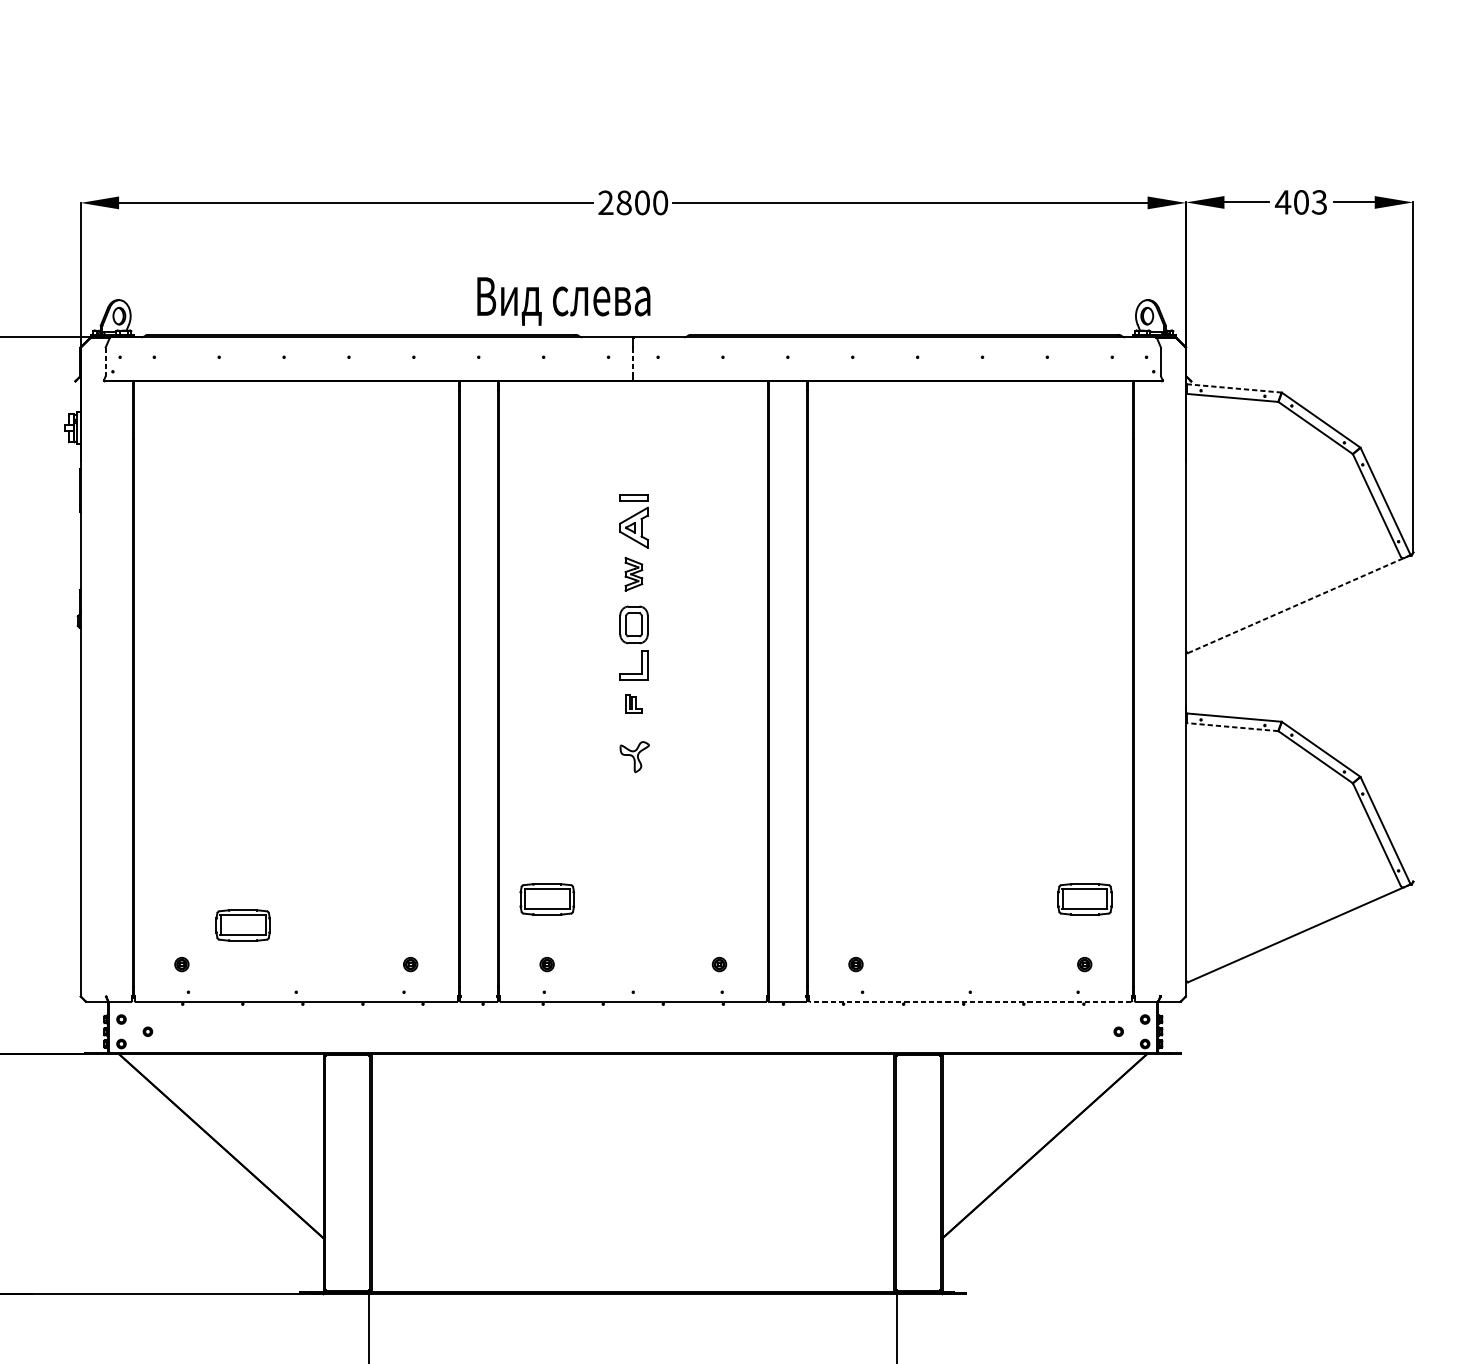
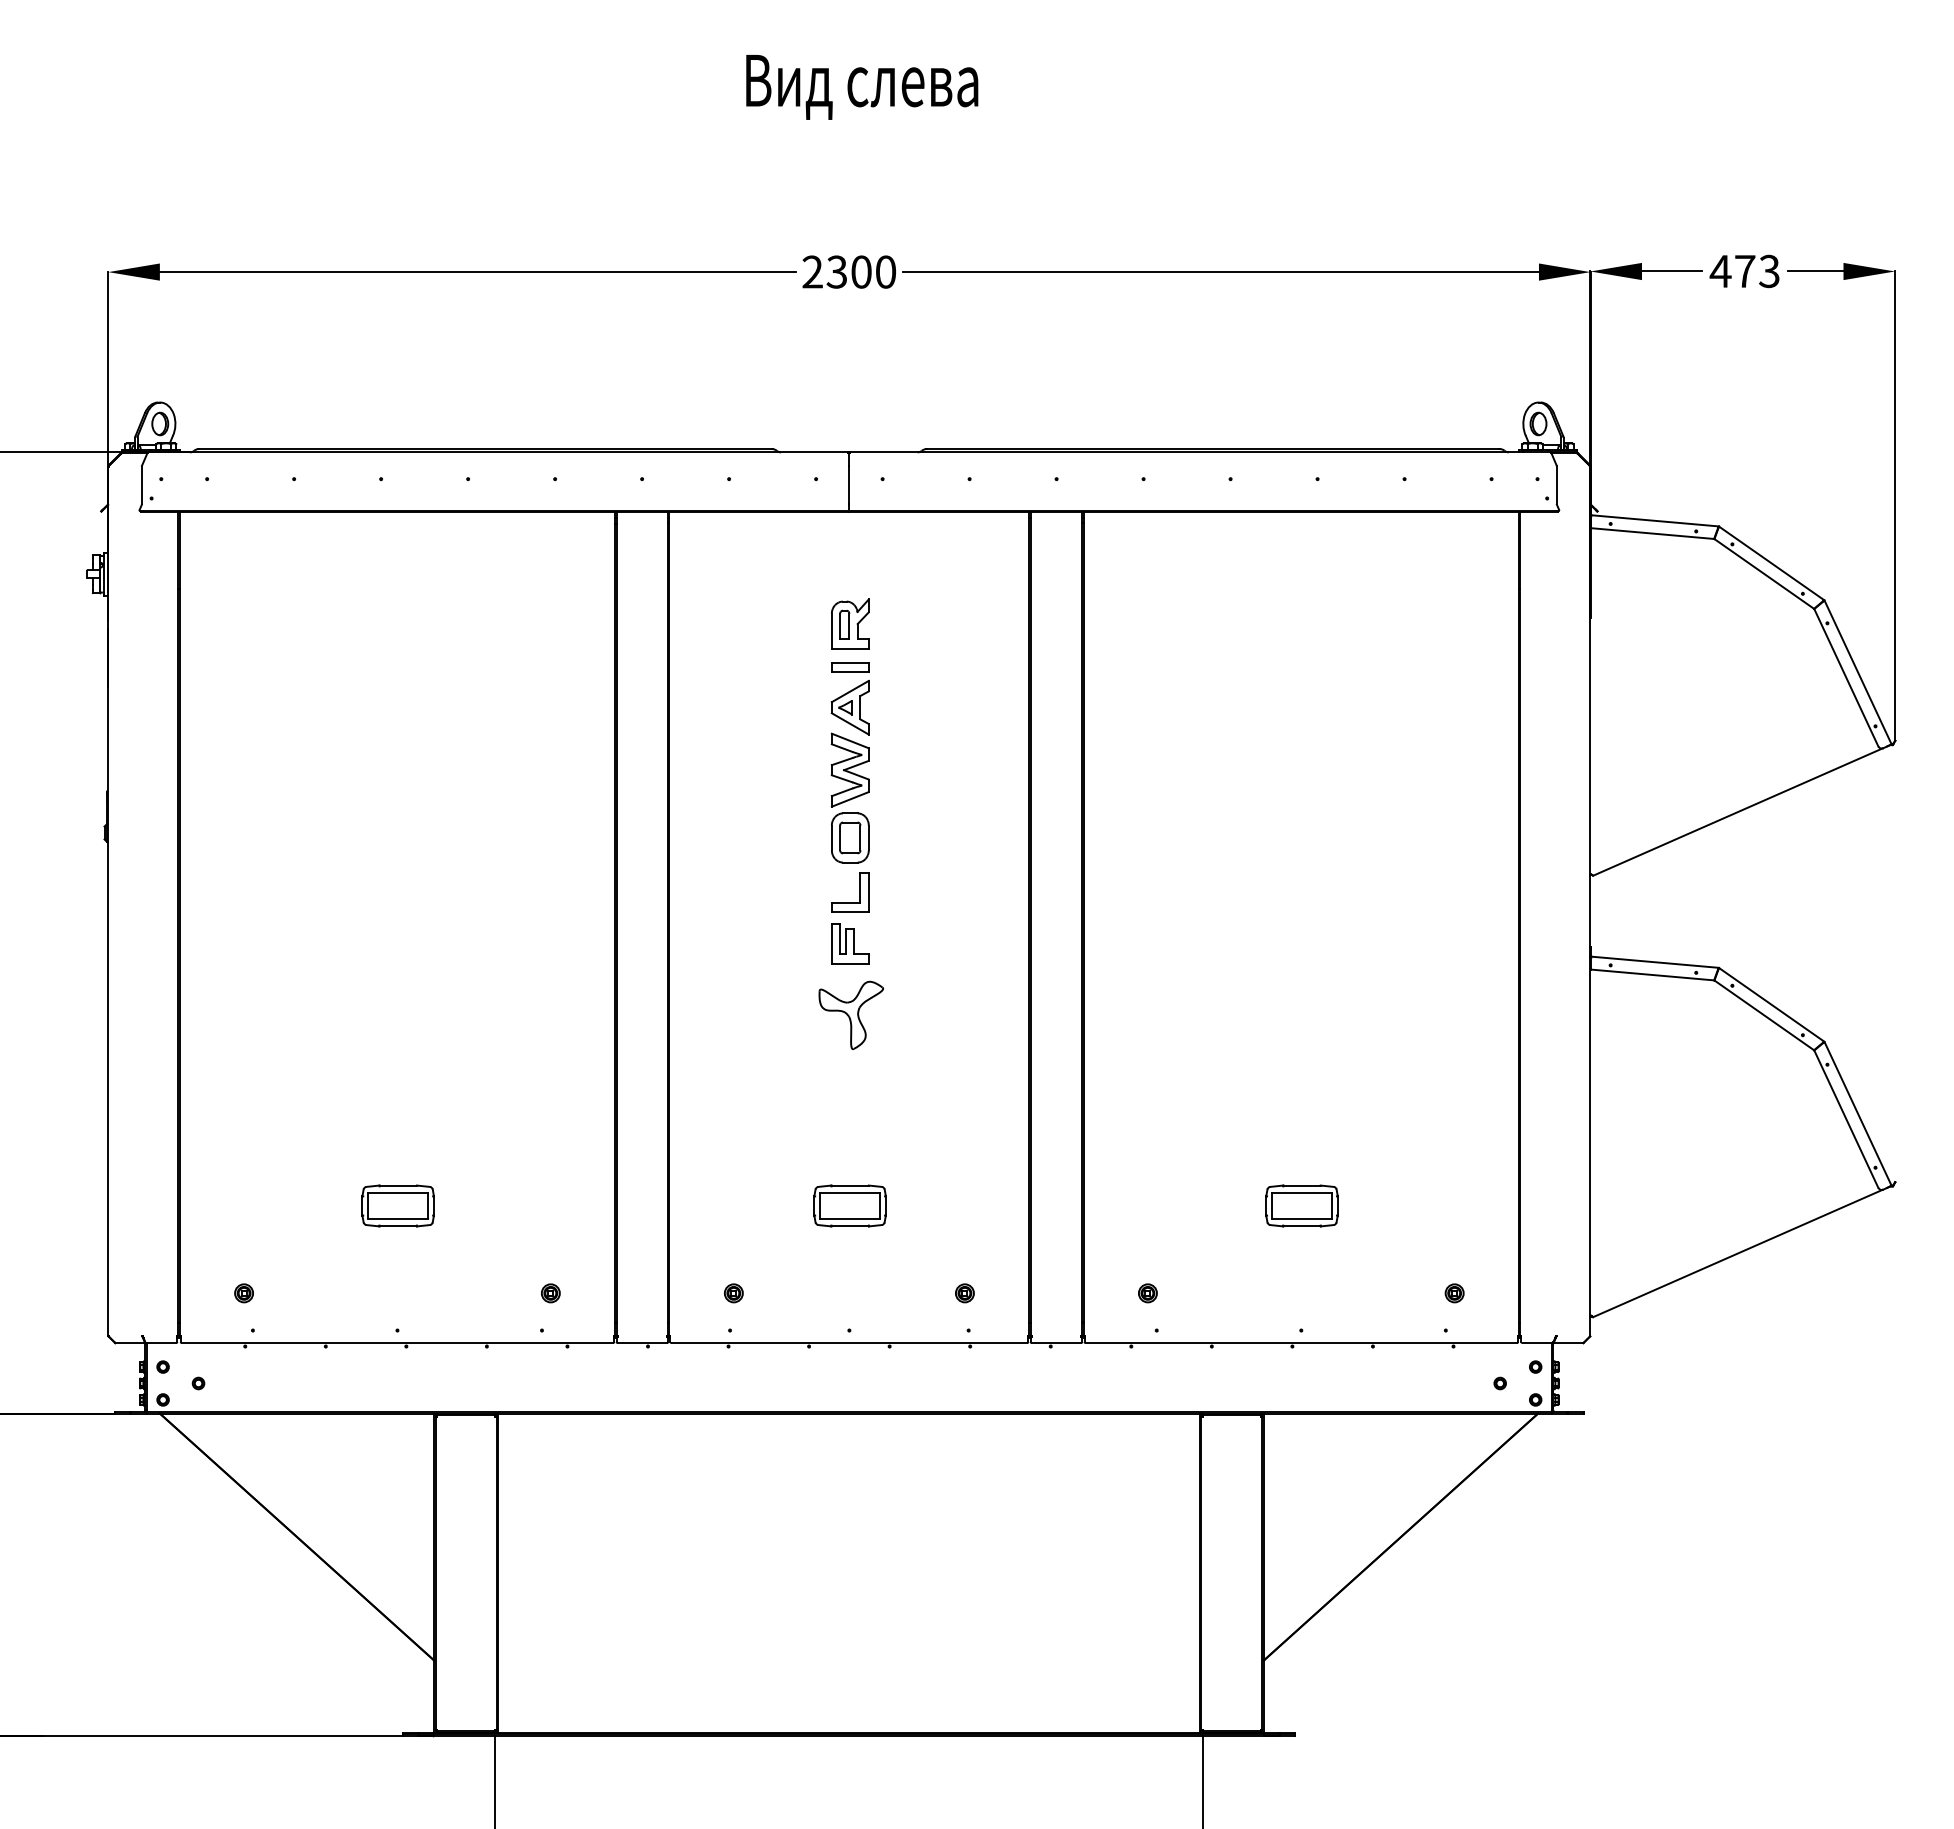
text: (623, 202) -> (836, 271), 2800 -> 2300
text: (1301, 202) -> (1745, 271), 403 -> 473
text: (564, 301) -> (862, 87), moved
line: (105, 362) -> (141, 485), dashed -> solid
line: (633, 362) -> (849, 485), dashed -> solid
line: (1234, 388) -> (1655, 520), dashed -> solid
part: (634, 464) -> (850, 623), added
part: (633, 573) -> (849, 769), size x1.67
line: (1296, 605) -> (1738, 811), dashed -> solid
part: (634, 703) -> (850, 943), size x1.67
line: (1232, 727) -> (1652, 975), dashed -> solid
part: (634, 756) -> (851, 1014), size x1.67
part: (546, 899) -> (849, 1205), moved
part: (1084, 899) -> (1301, 1205), moved
part: (242, 925) -> (397, 1205), moved
line: (969, 1001) -> (1300, 1343), dashed -> solid

